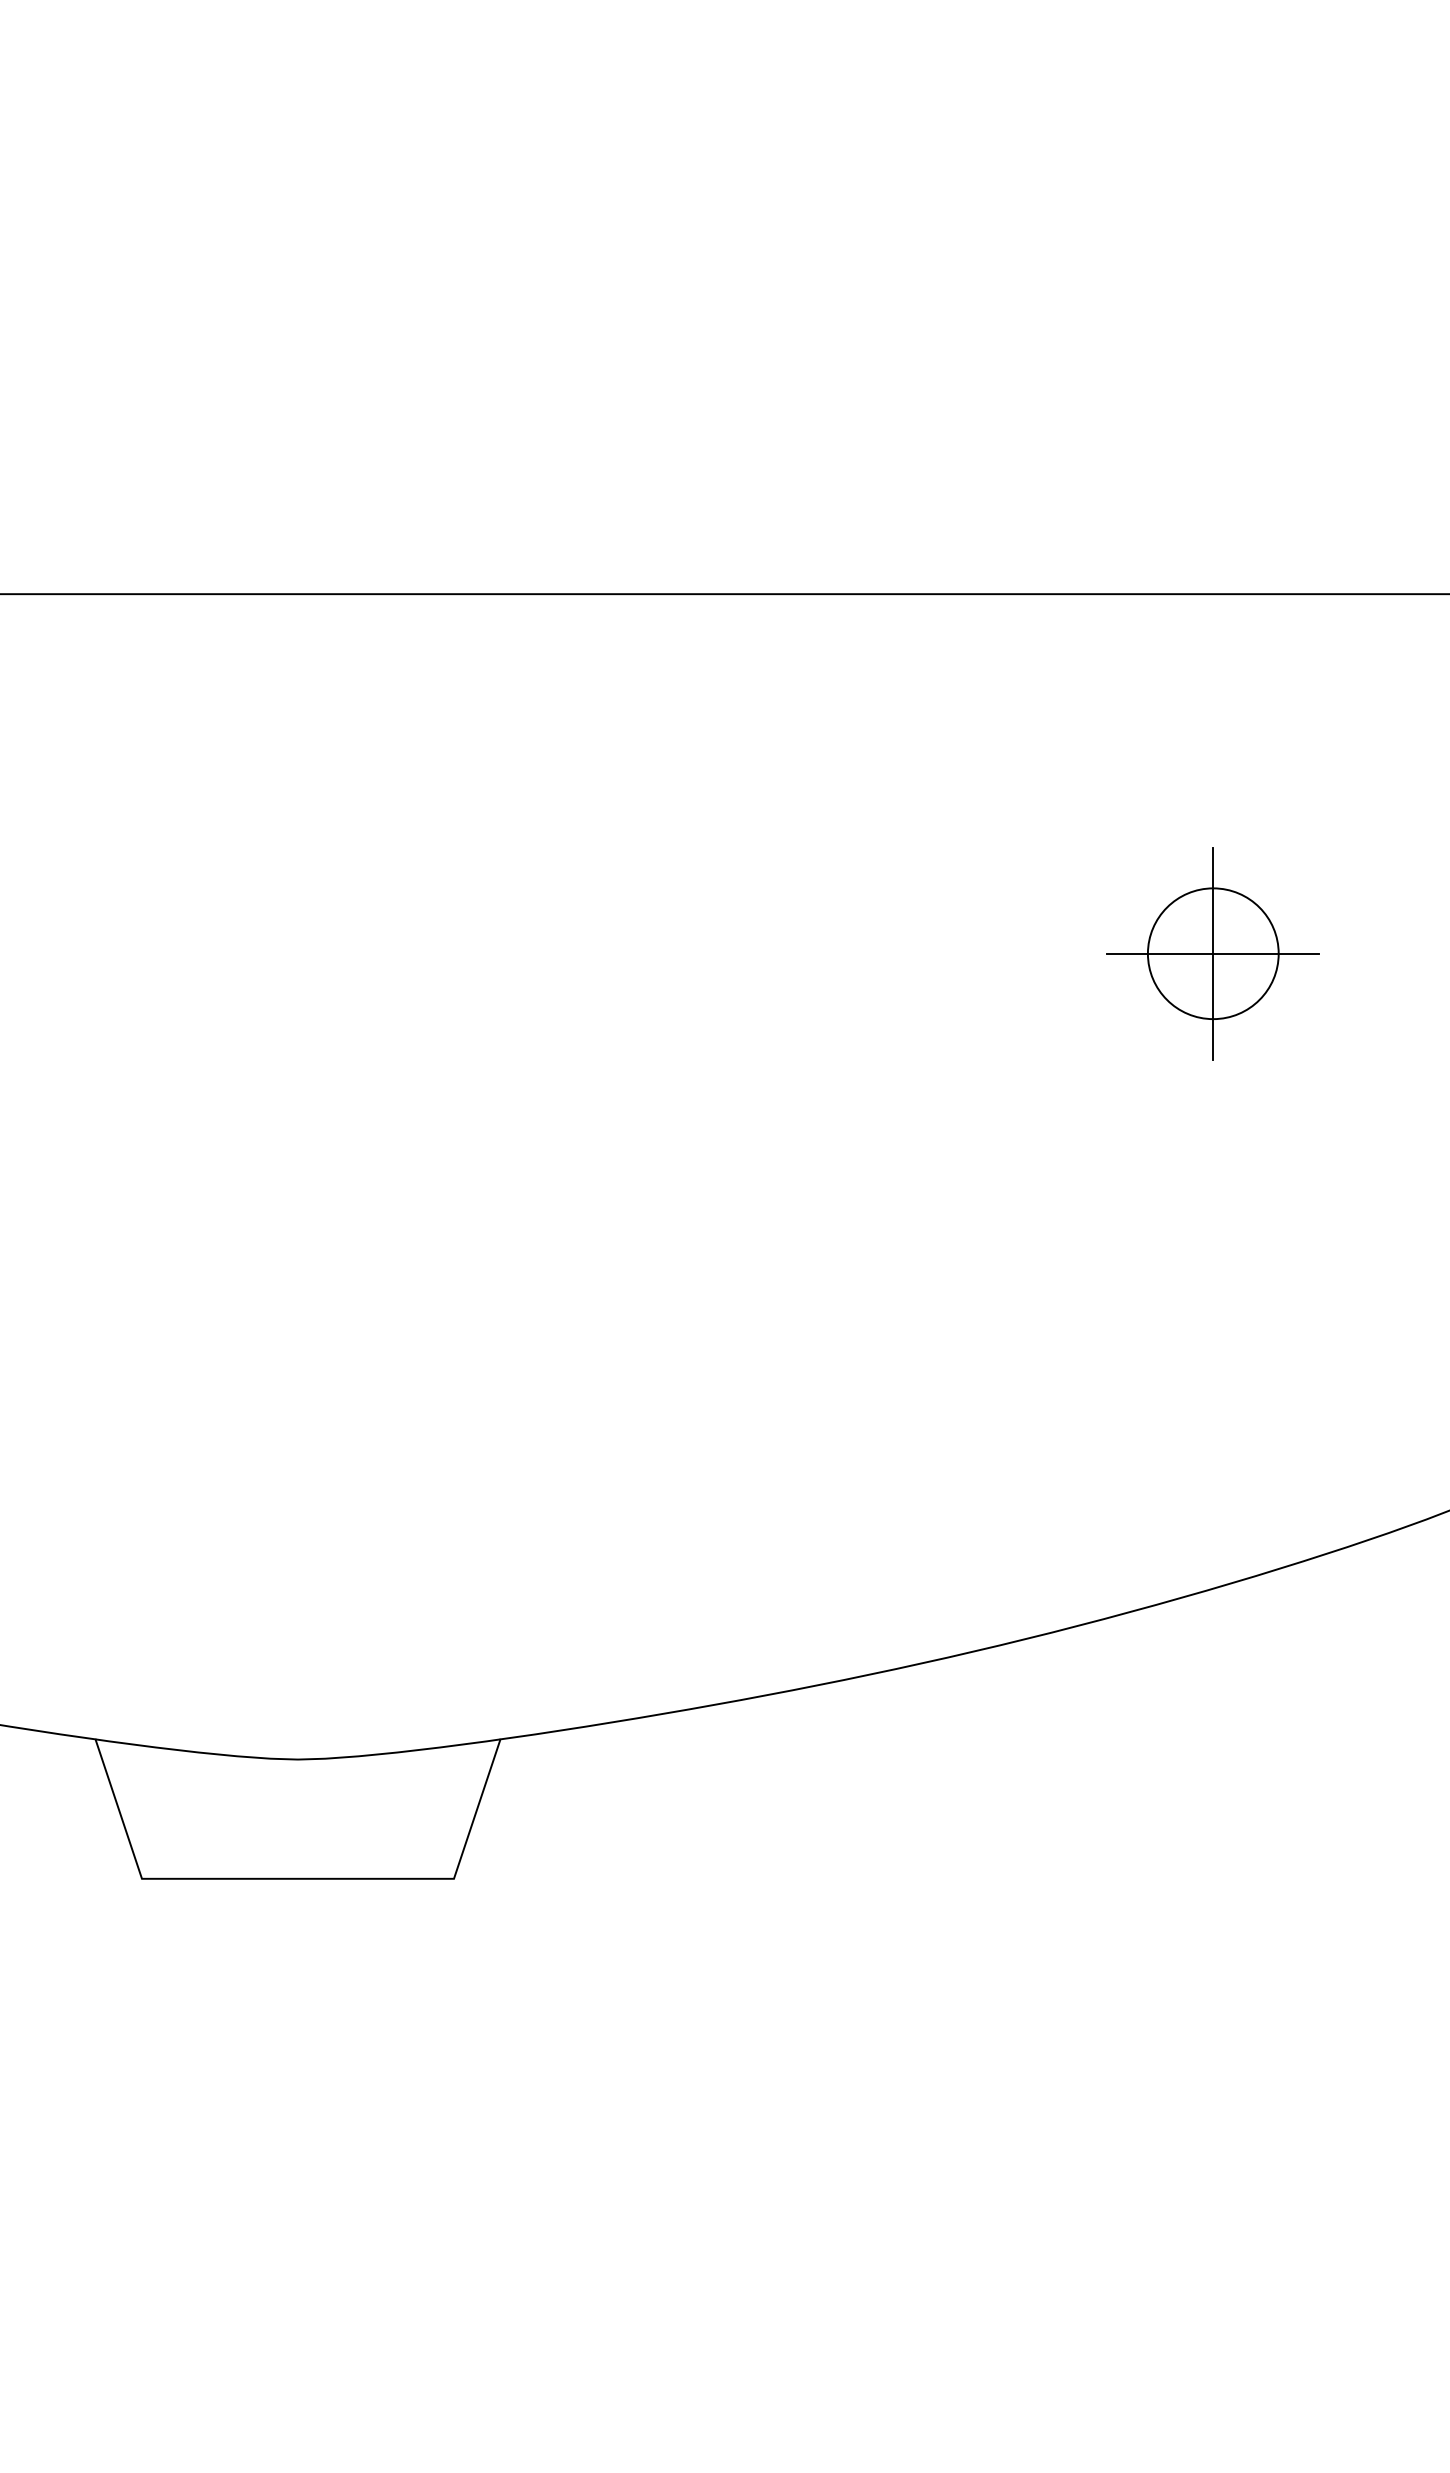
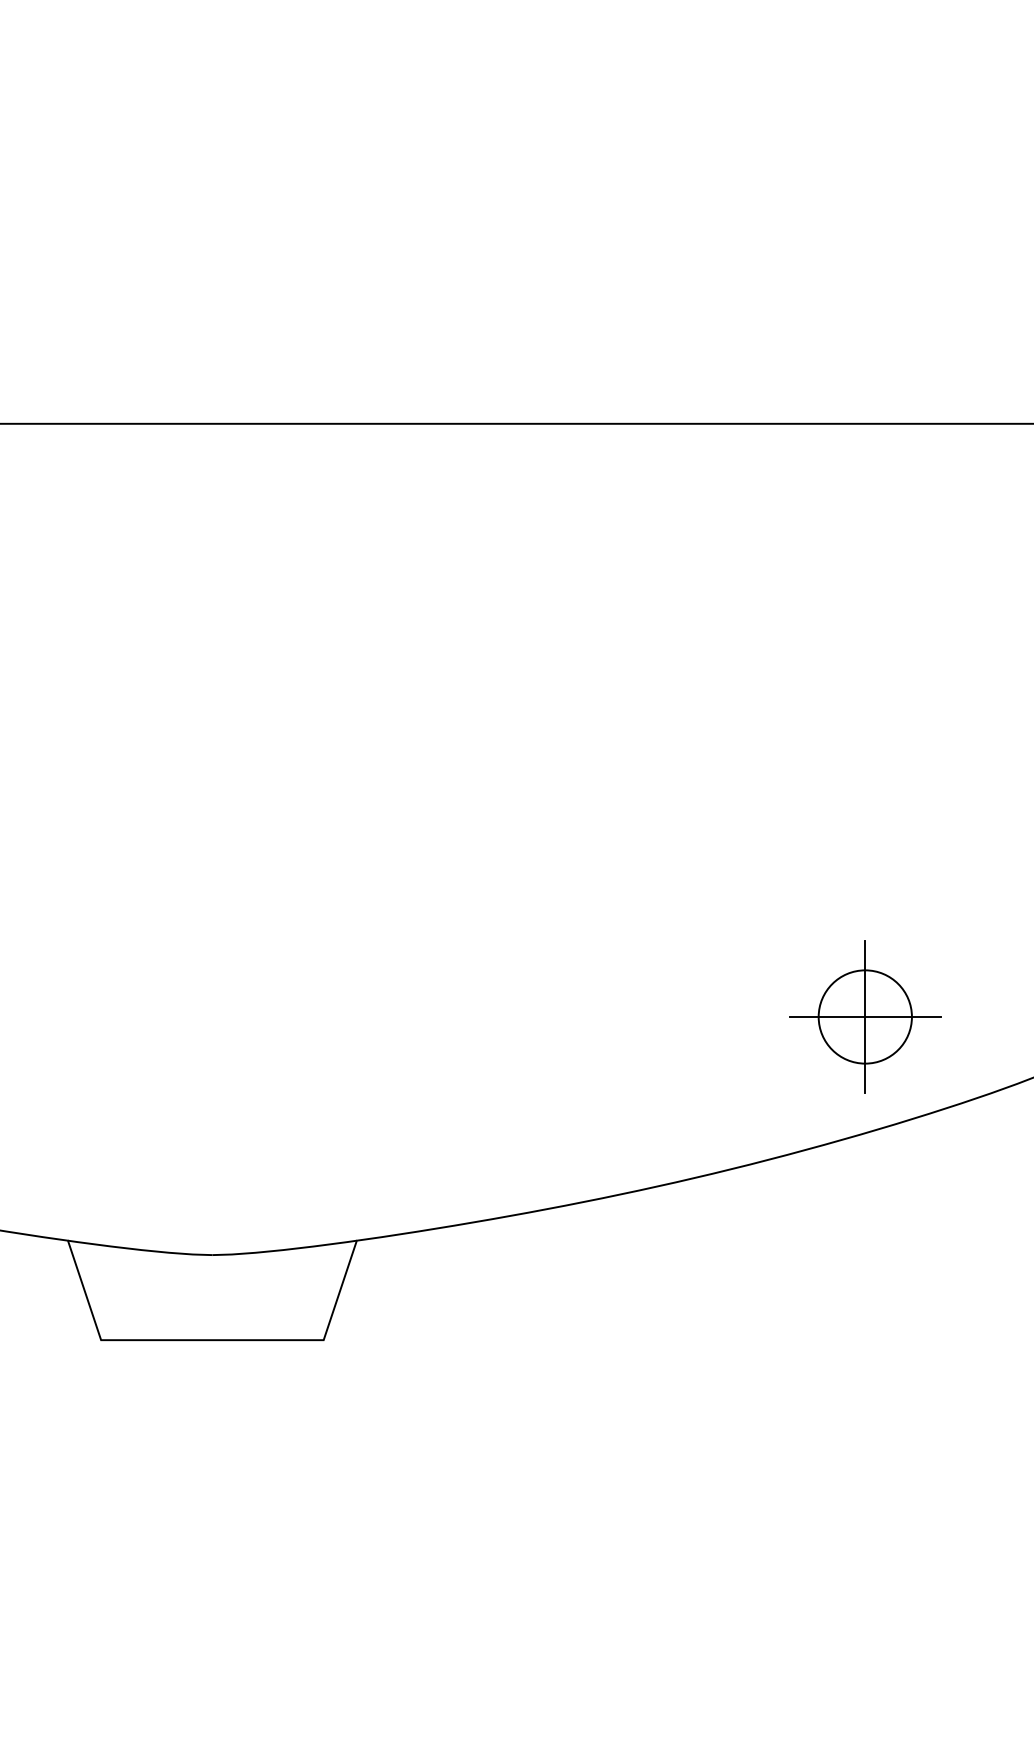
part: (1212, 953) -> (864, 1016), moved

